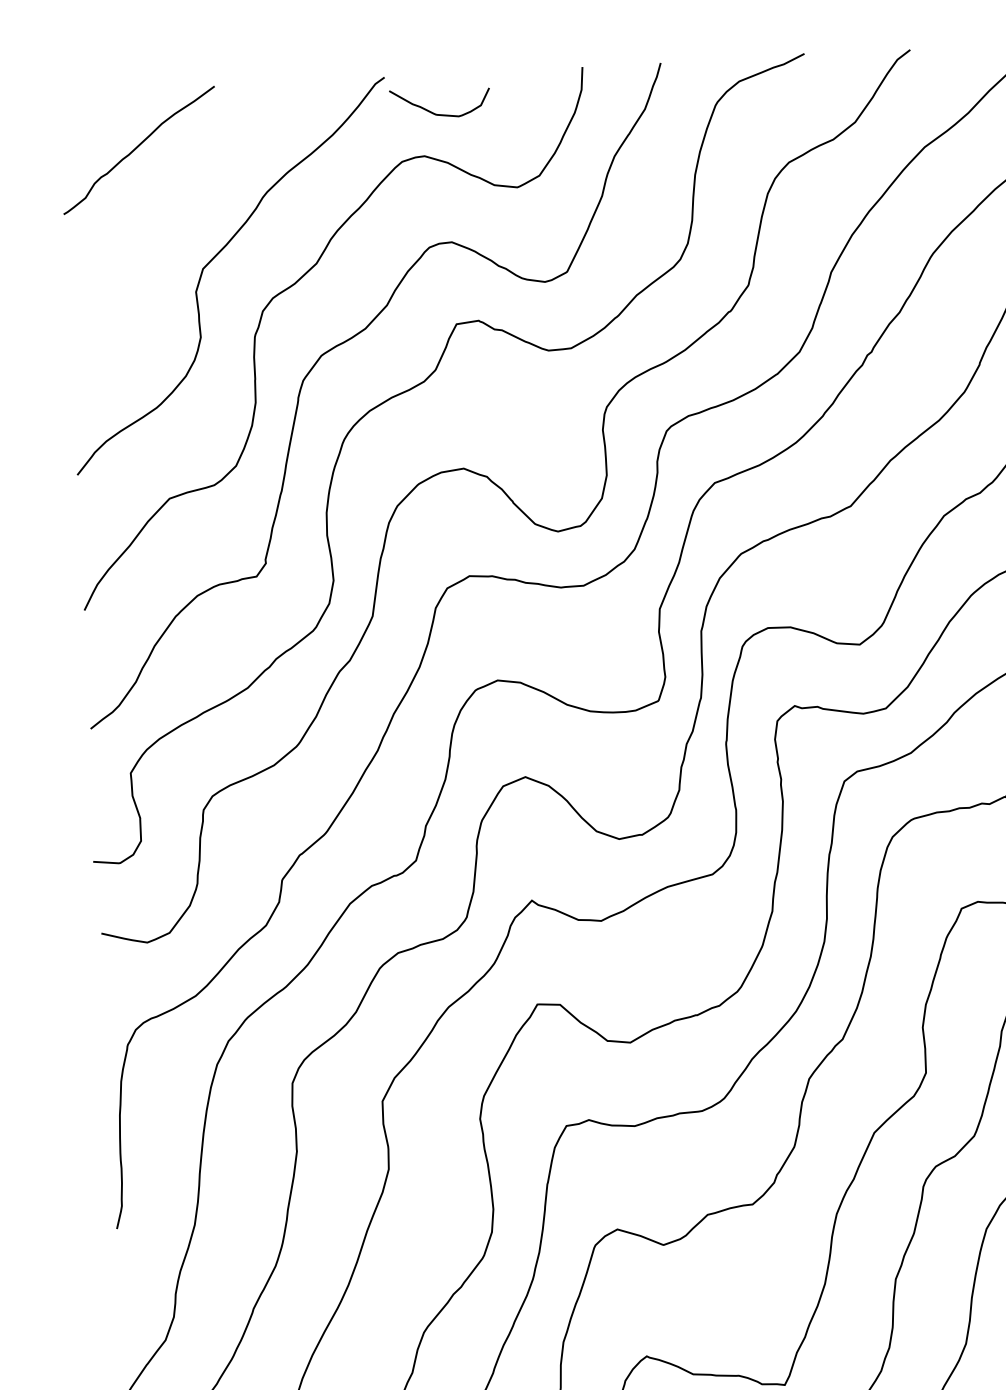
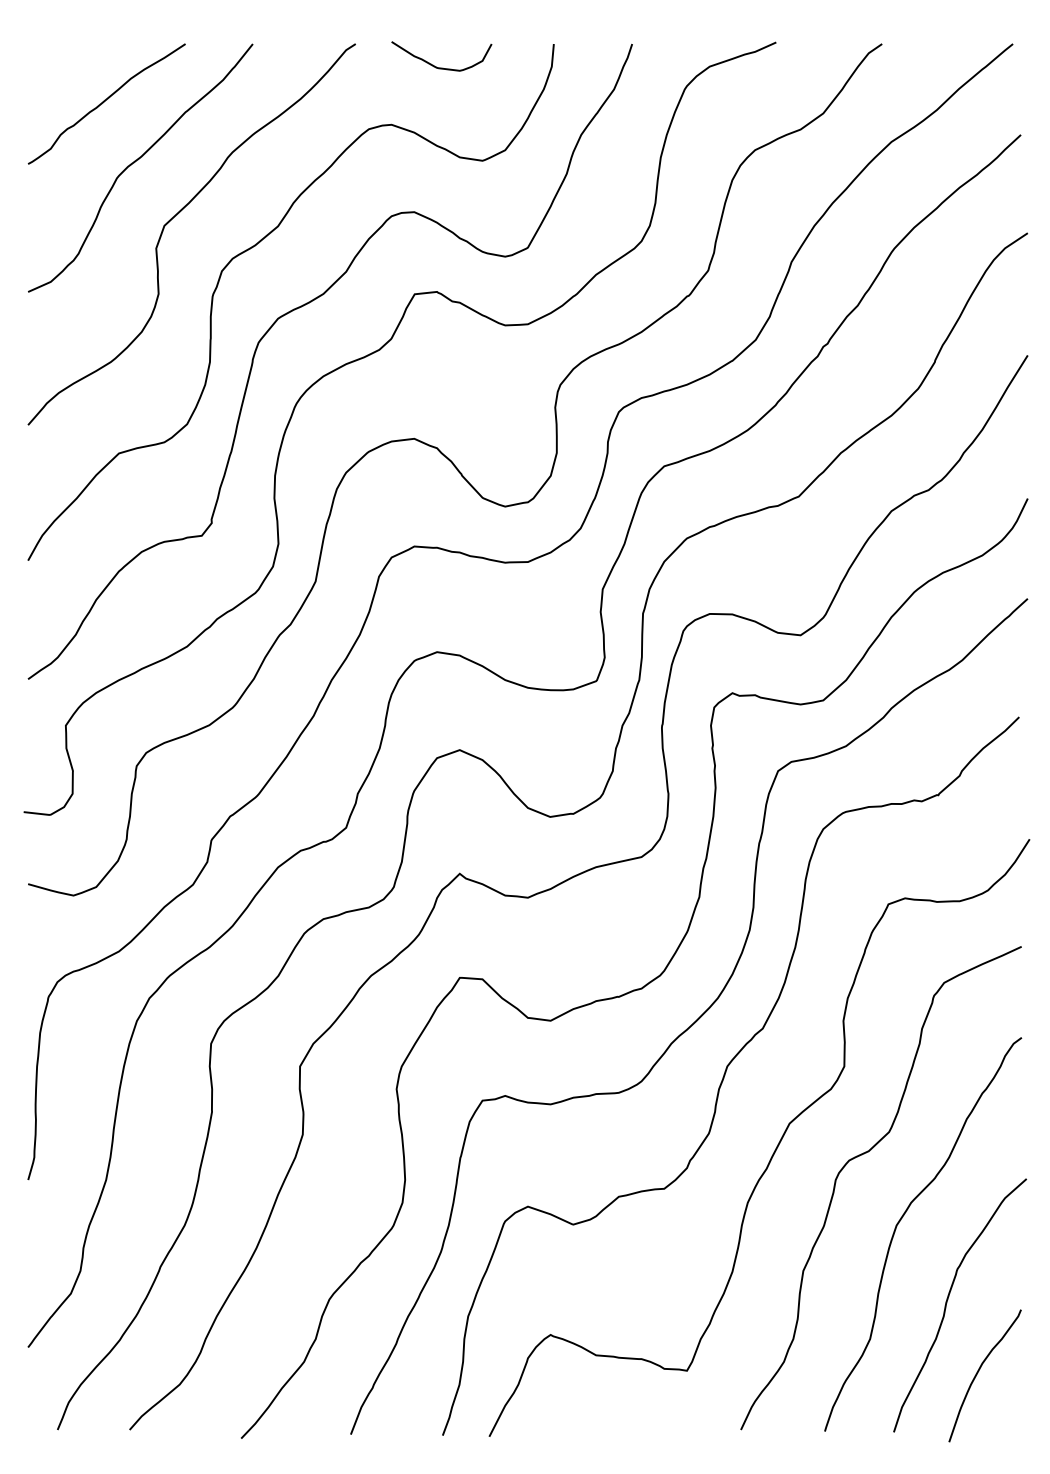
curve: (440, 114) -> (441, 67), moved
curve: (170, 207) -> (135, 162), added

